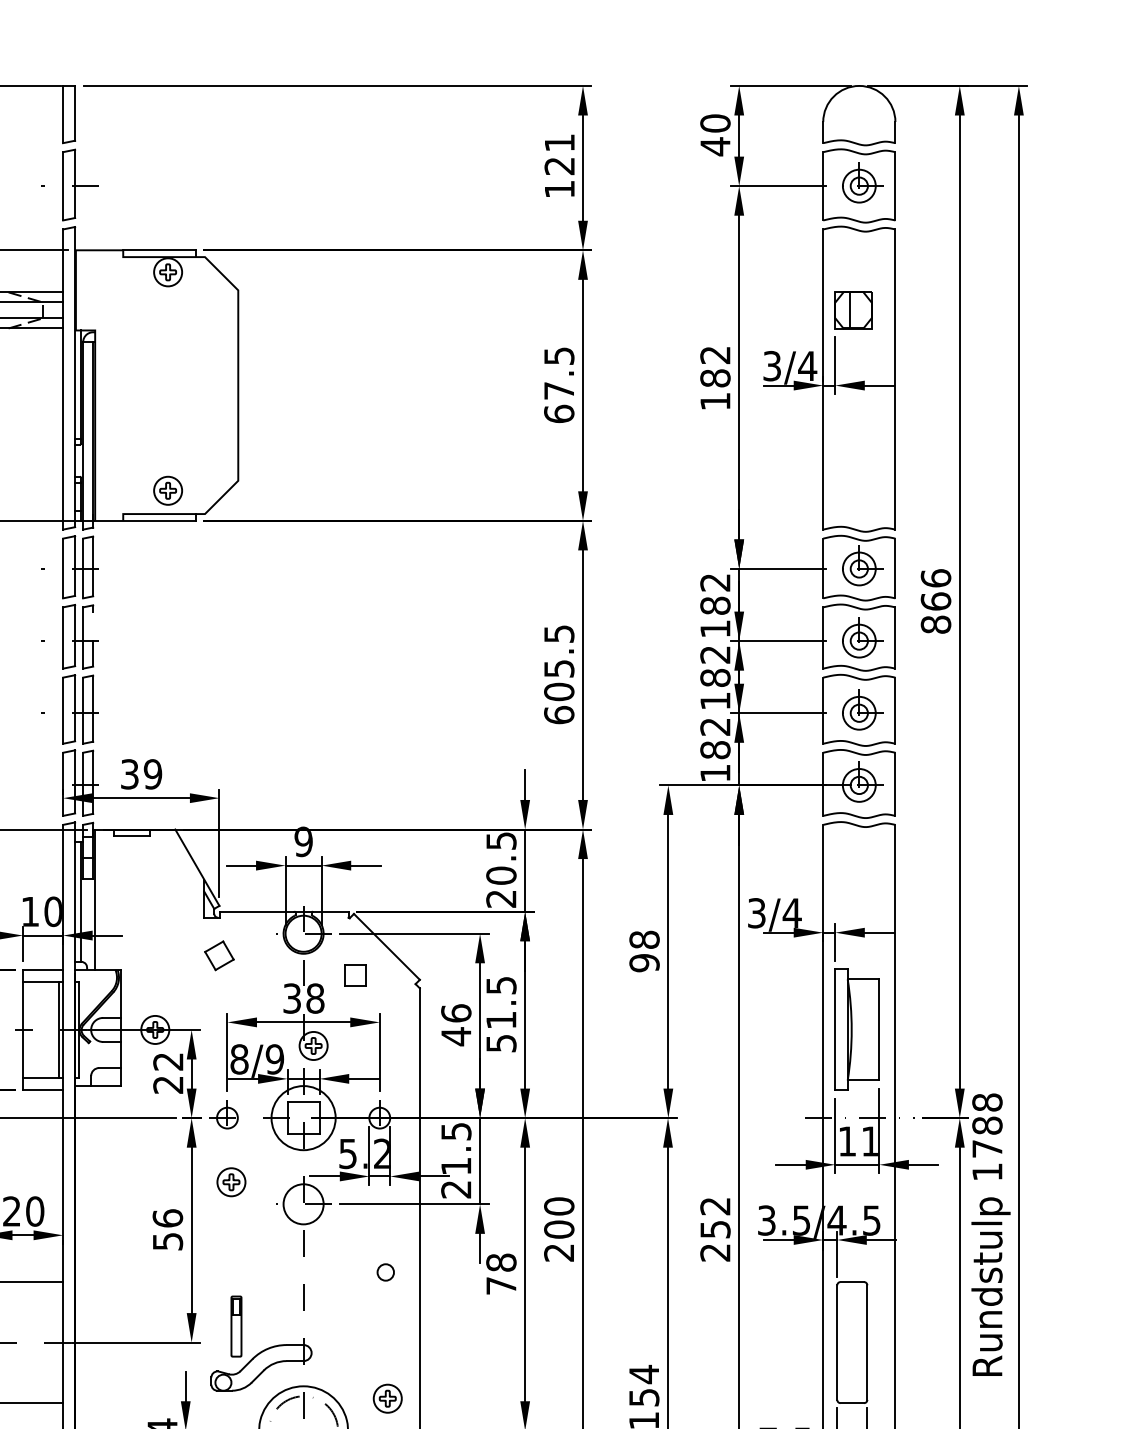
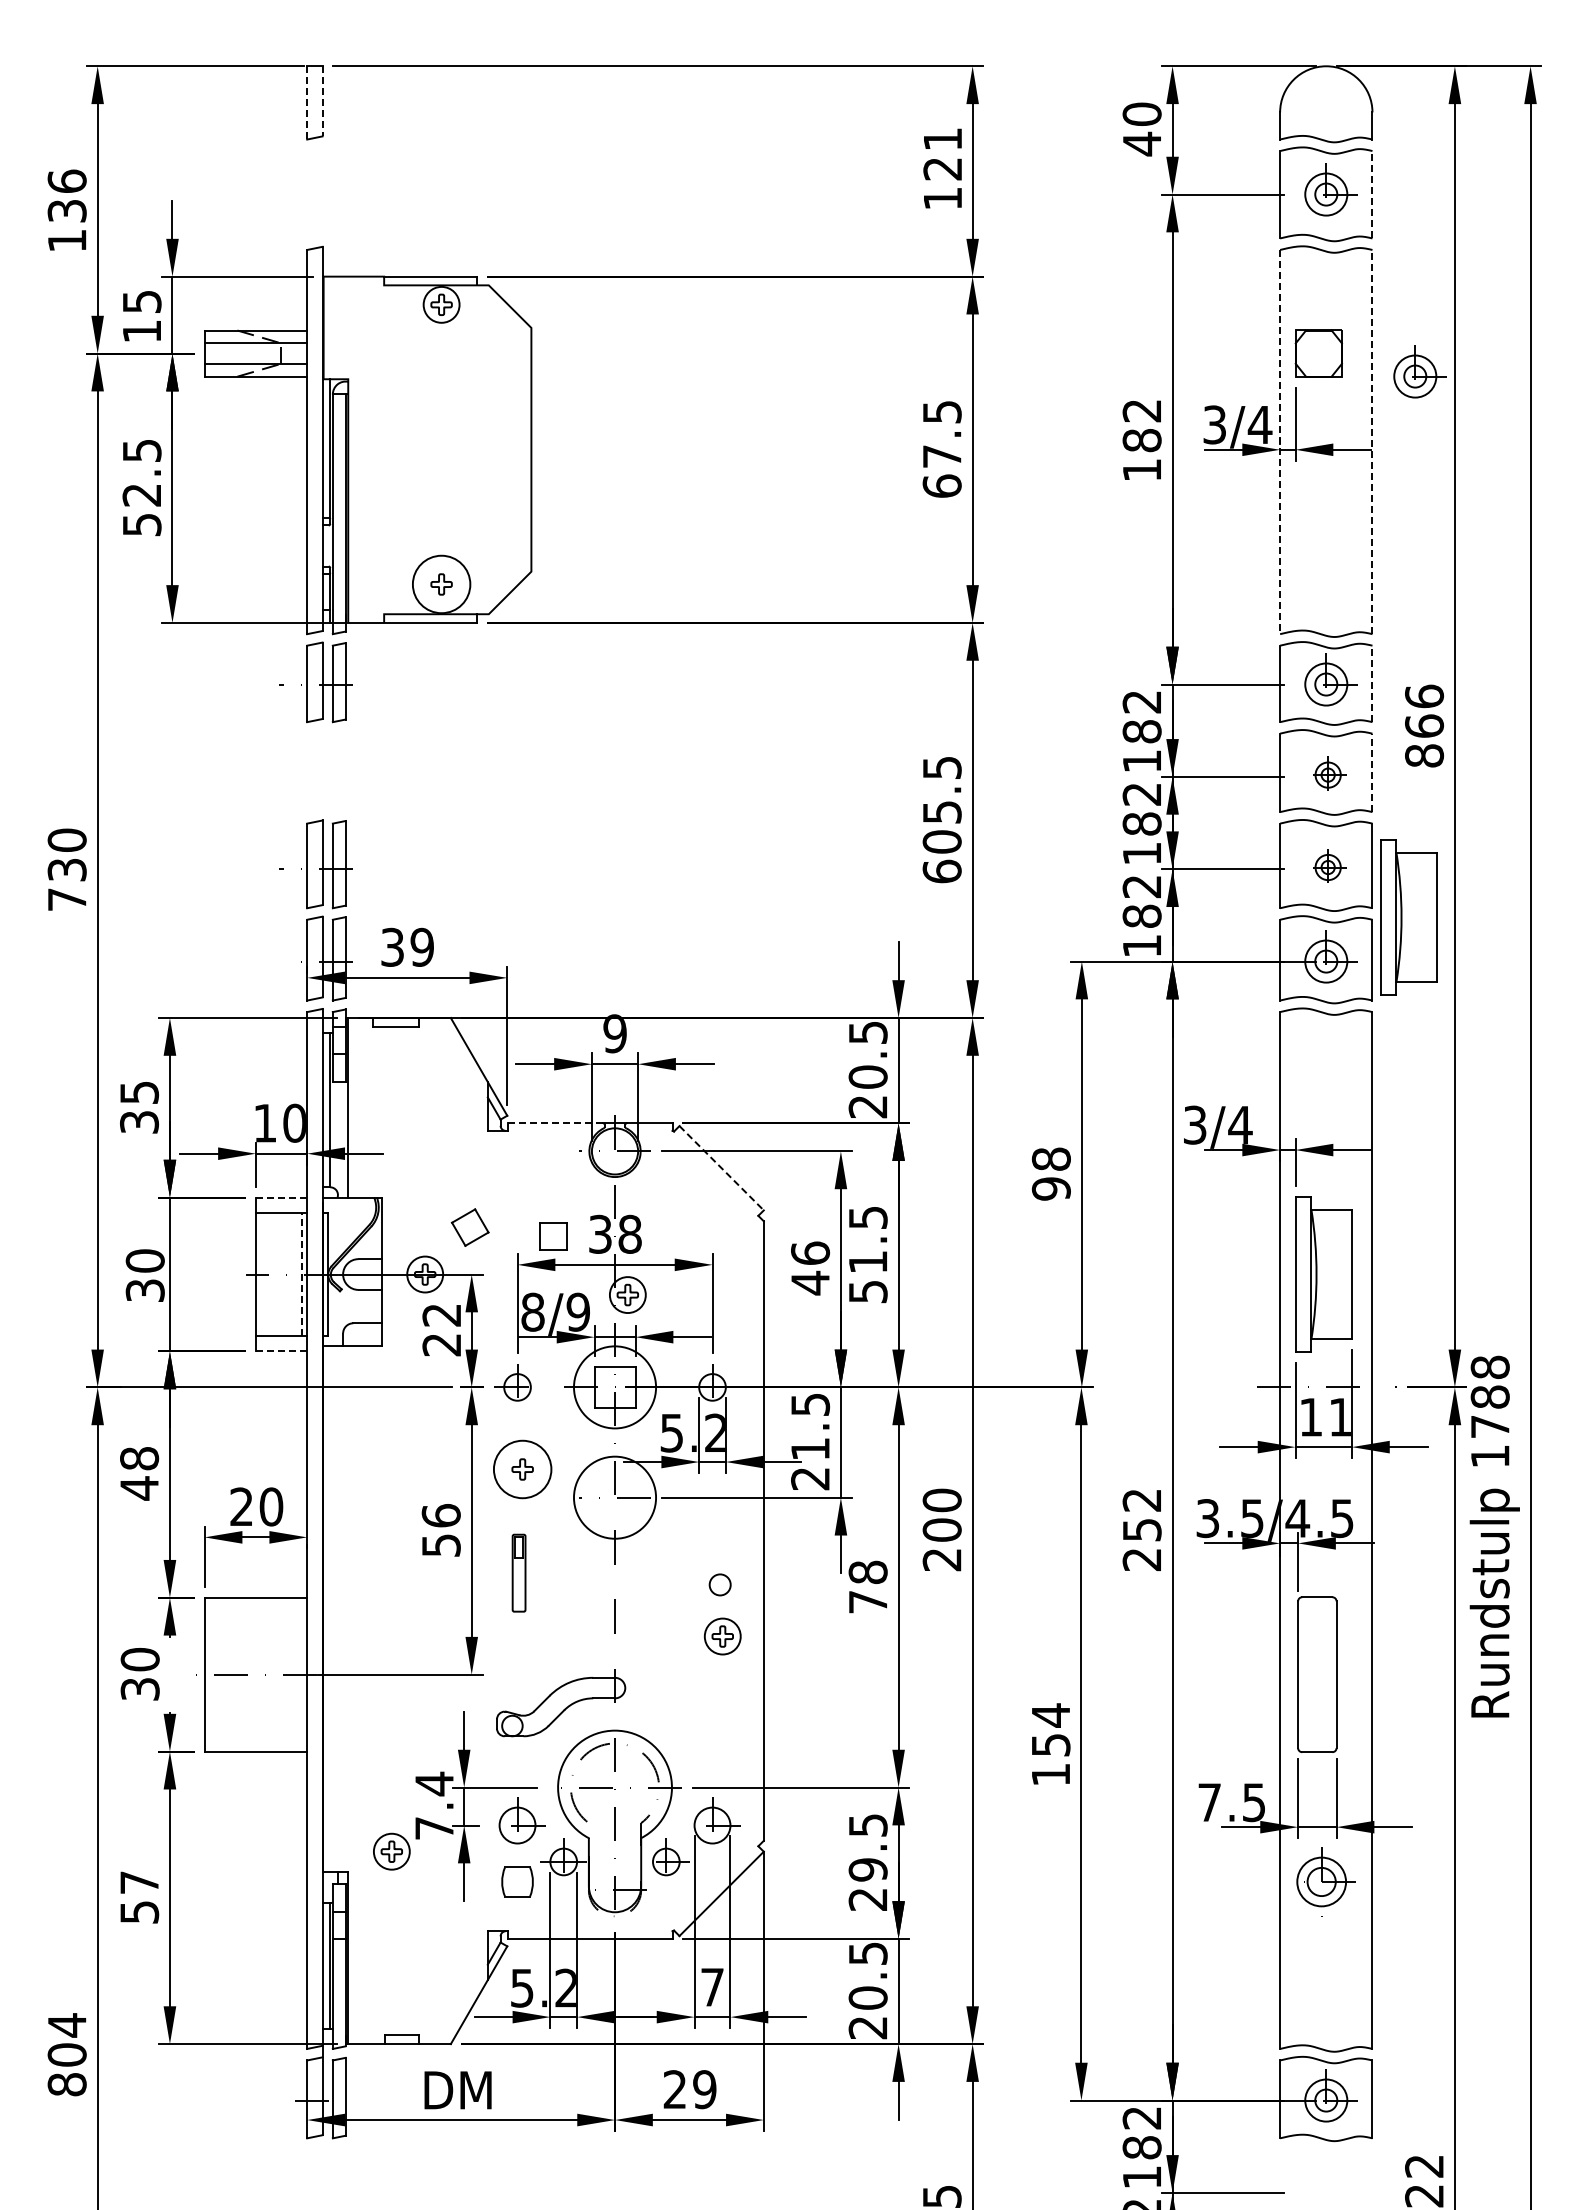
line: (75, 113) -> (322, 101), solid -> dashed
line: (63, 114) -> (307, 102), solid -> dashed
part: (69, 185) -> (315, 193), removed
line: (895, 186) -> (1372, 194), solid -> dashed
line: (849, 310) -> (1313, 353), removed
part: (932, 324) -> (1419, 371), added
line: (823, 379) -> (1280, 442), solid -> dashed
line: (895, 379) -> (1372, 441), solid -> dashed
circle: (168, 490) -> (441, 584), size x1.6
line: (895, 568) -> (1372, 683), solid -> dashed
part: (69, 636) -> (315, 771), removed
part: (862, 637) -> (1330, 772), size x0.6
line: (895, 637) -> (1372, 772), solid -> dashed
part: (862, 709) -> (1330, 864), size x0.6
part: (923, 751) -> (1408, 917), added
line: (257, 911) -> (556, 1123), solid -> dashed
line: (386, 947) -> (721, 1168), solid -> dashed
part: (218, 955) -> (469, 1227), moved
line: (43, 969) -> (281, 1197), solid -> dashed
part: (355, 976) -> (553, 1236), moved
line: (59, 1029) -> (302, 1274), solid -> dashed
line: (43, 1090) -> (281, 1351), solid -> dashed
circle: (231, 1182) -> (522, 1469), size x1.6
circle: (303, 1204) -> (614, 1497), size x1.6
part: (236, 1326) -> (518, 1572), moved
part: (387, 1398) -> (722, 1636), moved

